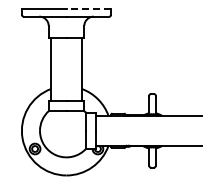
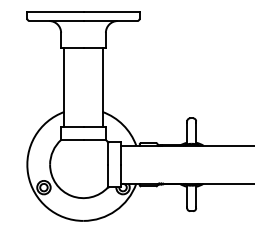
line: (88, 9) -> (111, 12), dashed -> solid

